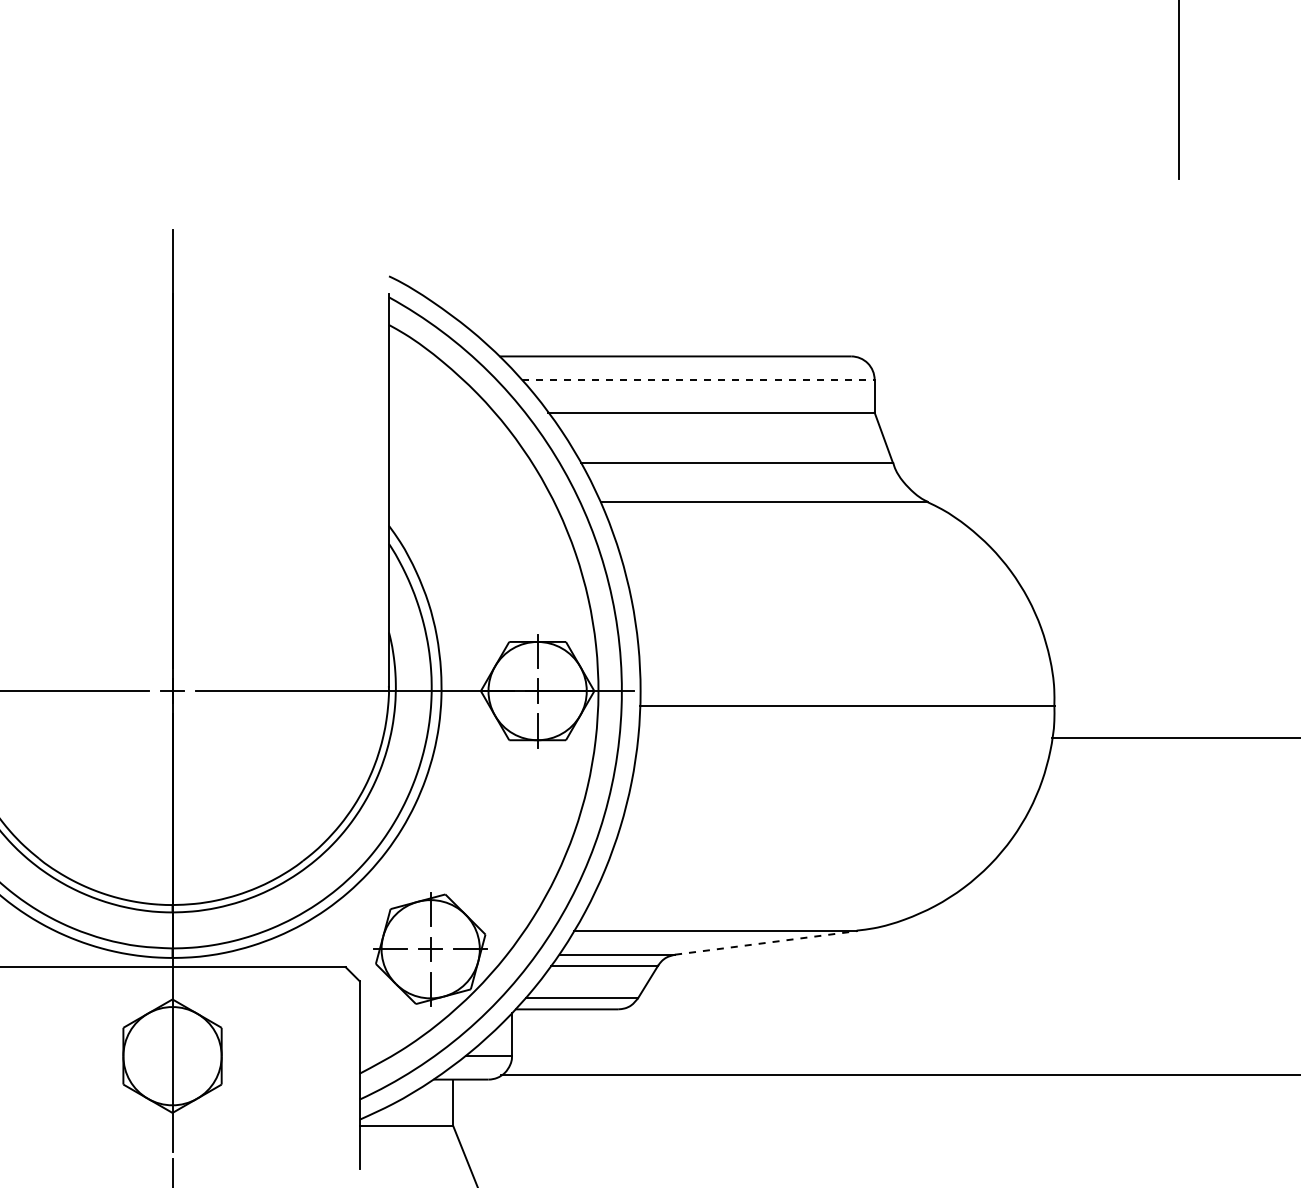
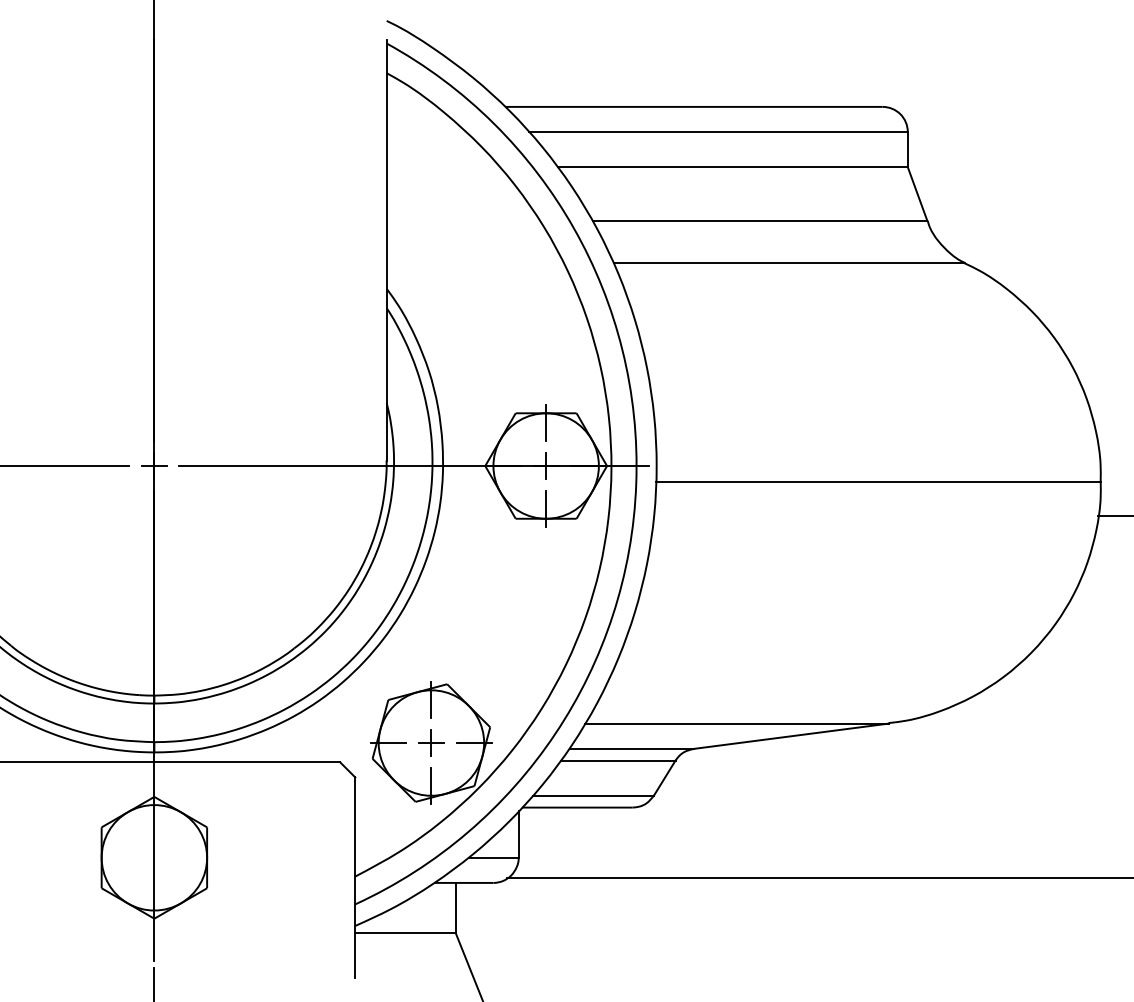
line: (698, 379) -> (718, 131), dashed -> solid
line: (766, 942) -> (791, 735), dashed -> solid

